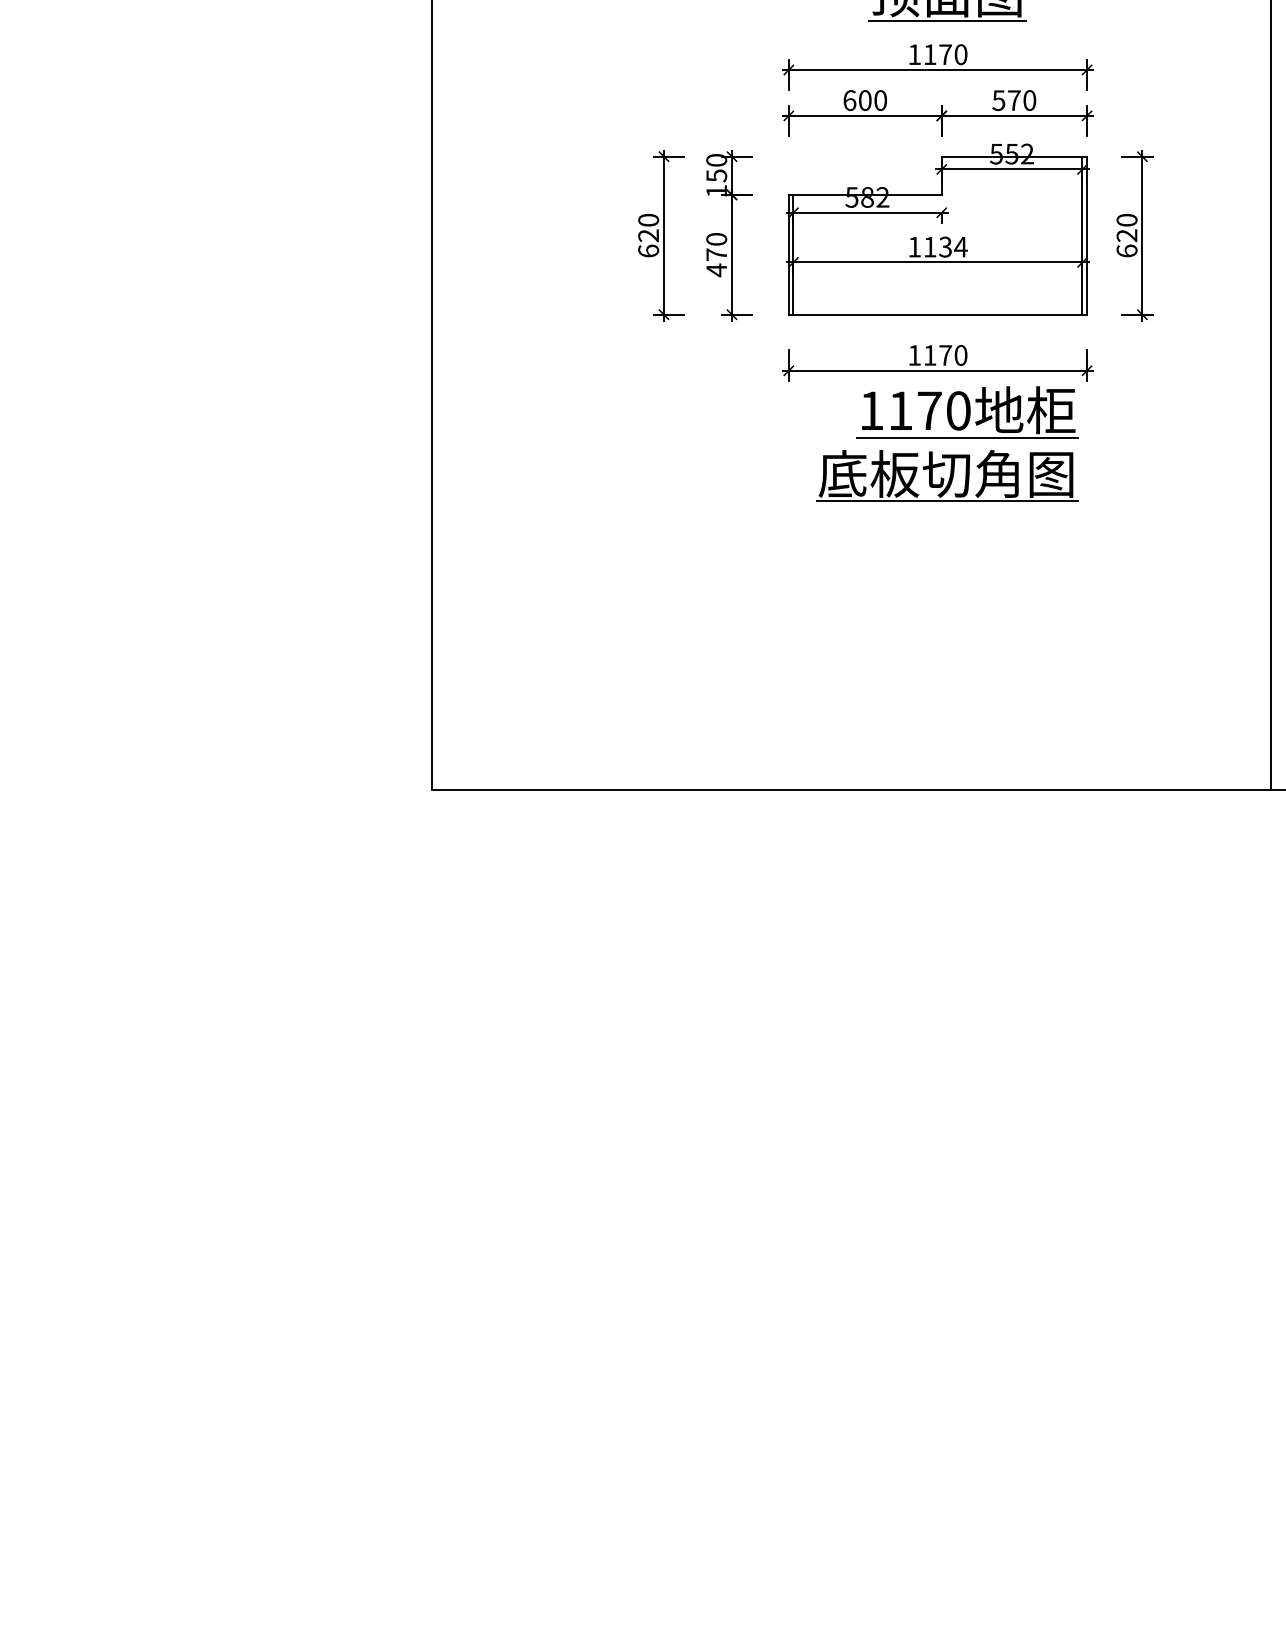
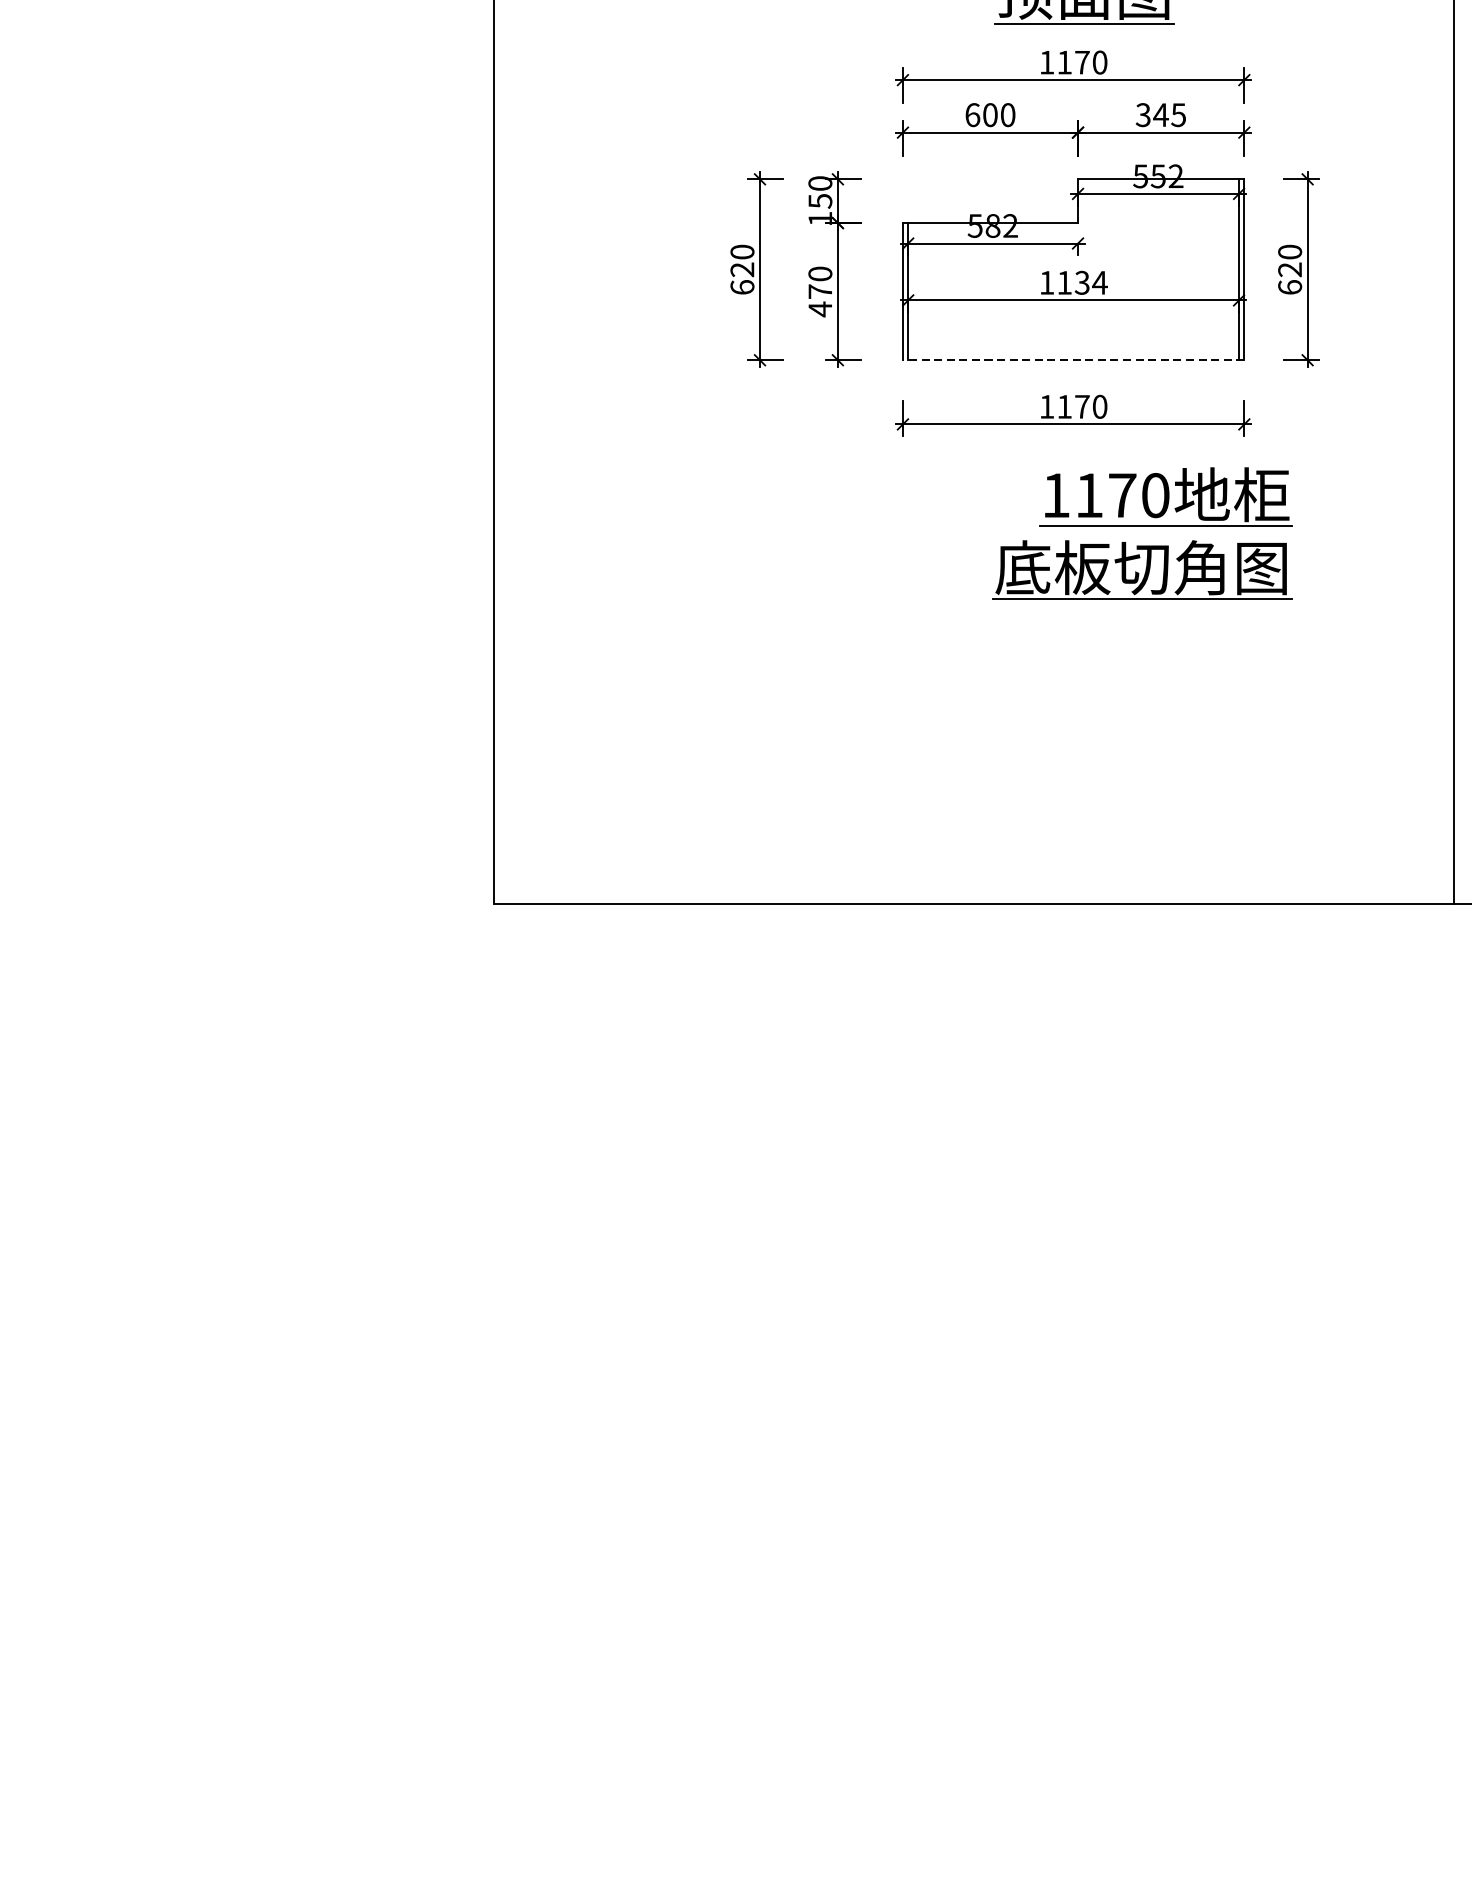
text: (1014, 100) -> (1161, 115), 570 -> 345
line: (937, 314) -> (1073, 359), solid -> dashed
part: (947, 443) -> (1142, 532), moved

